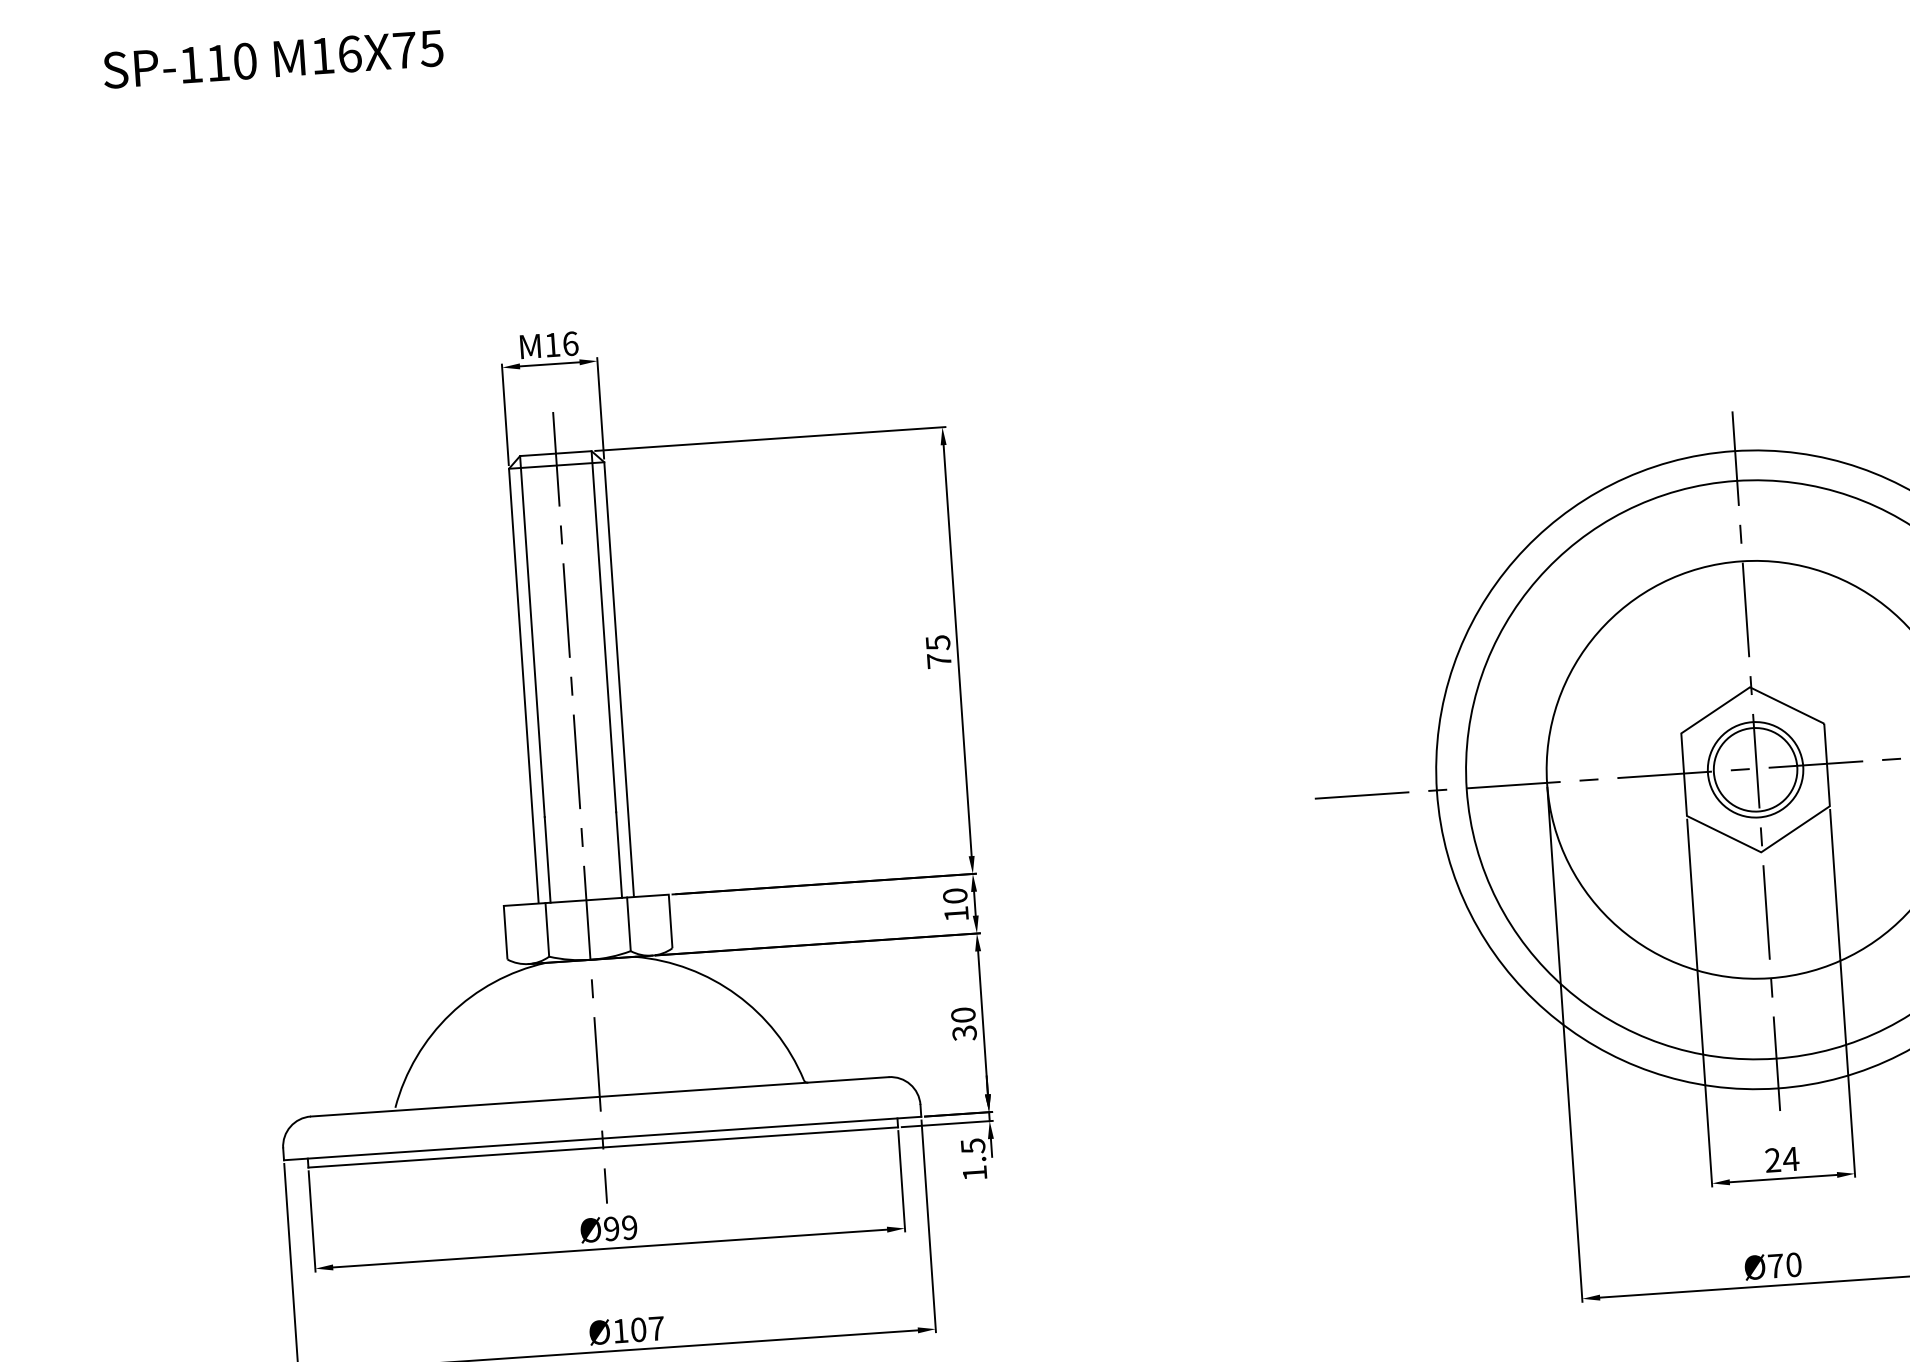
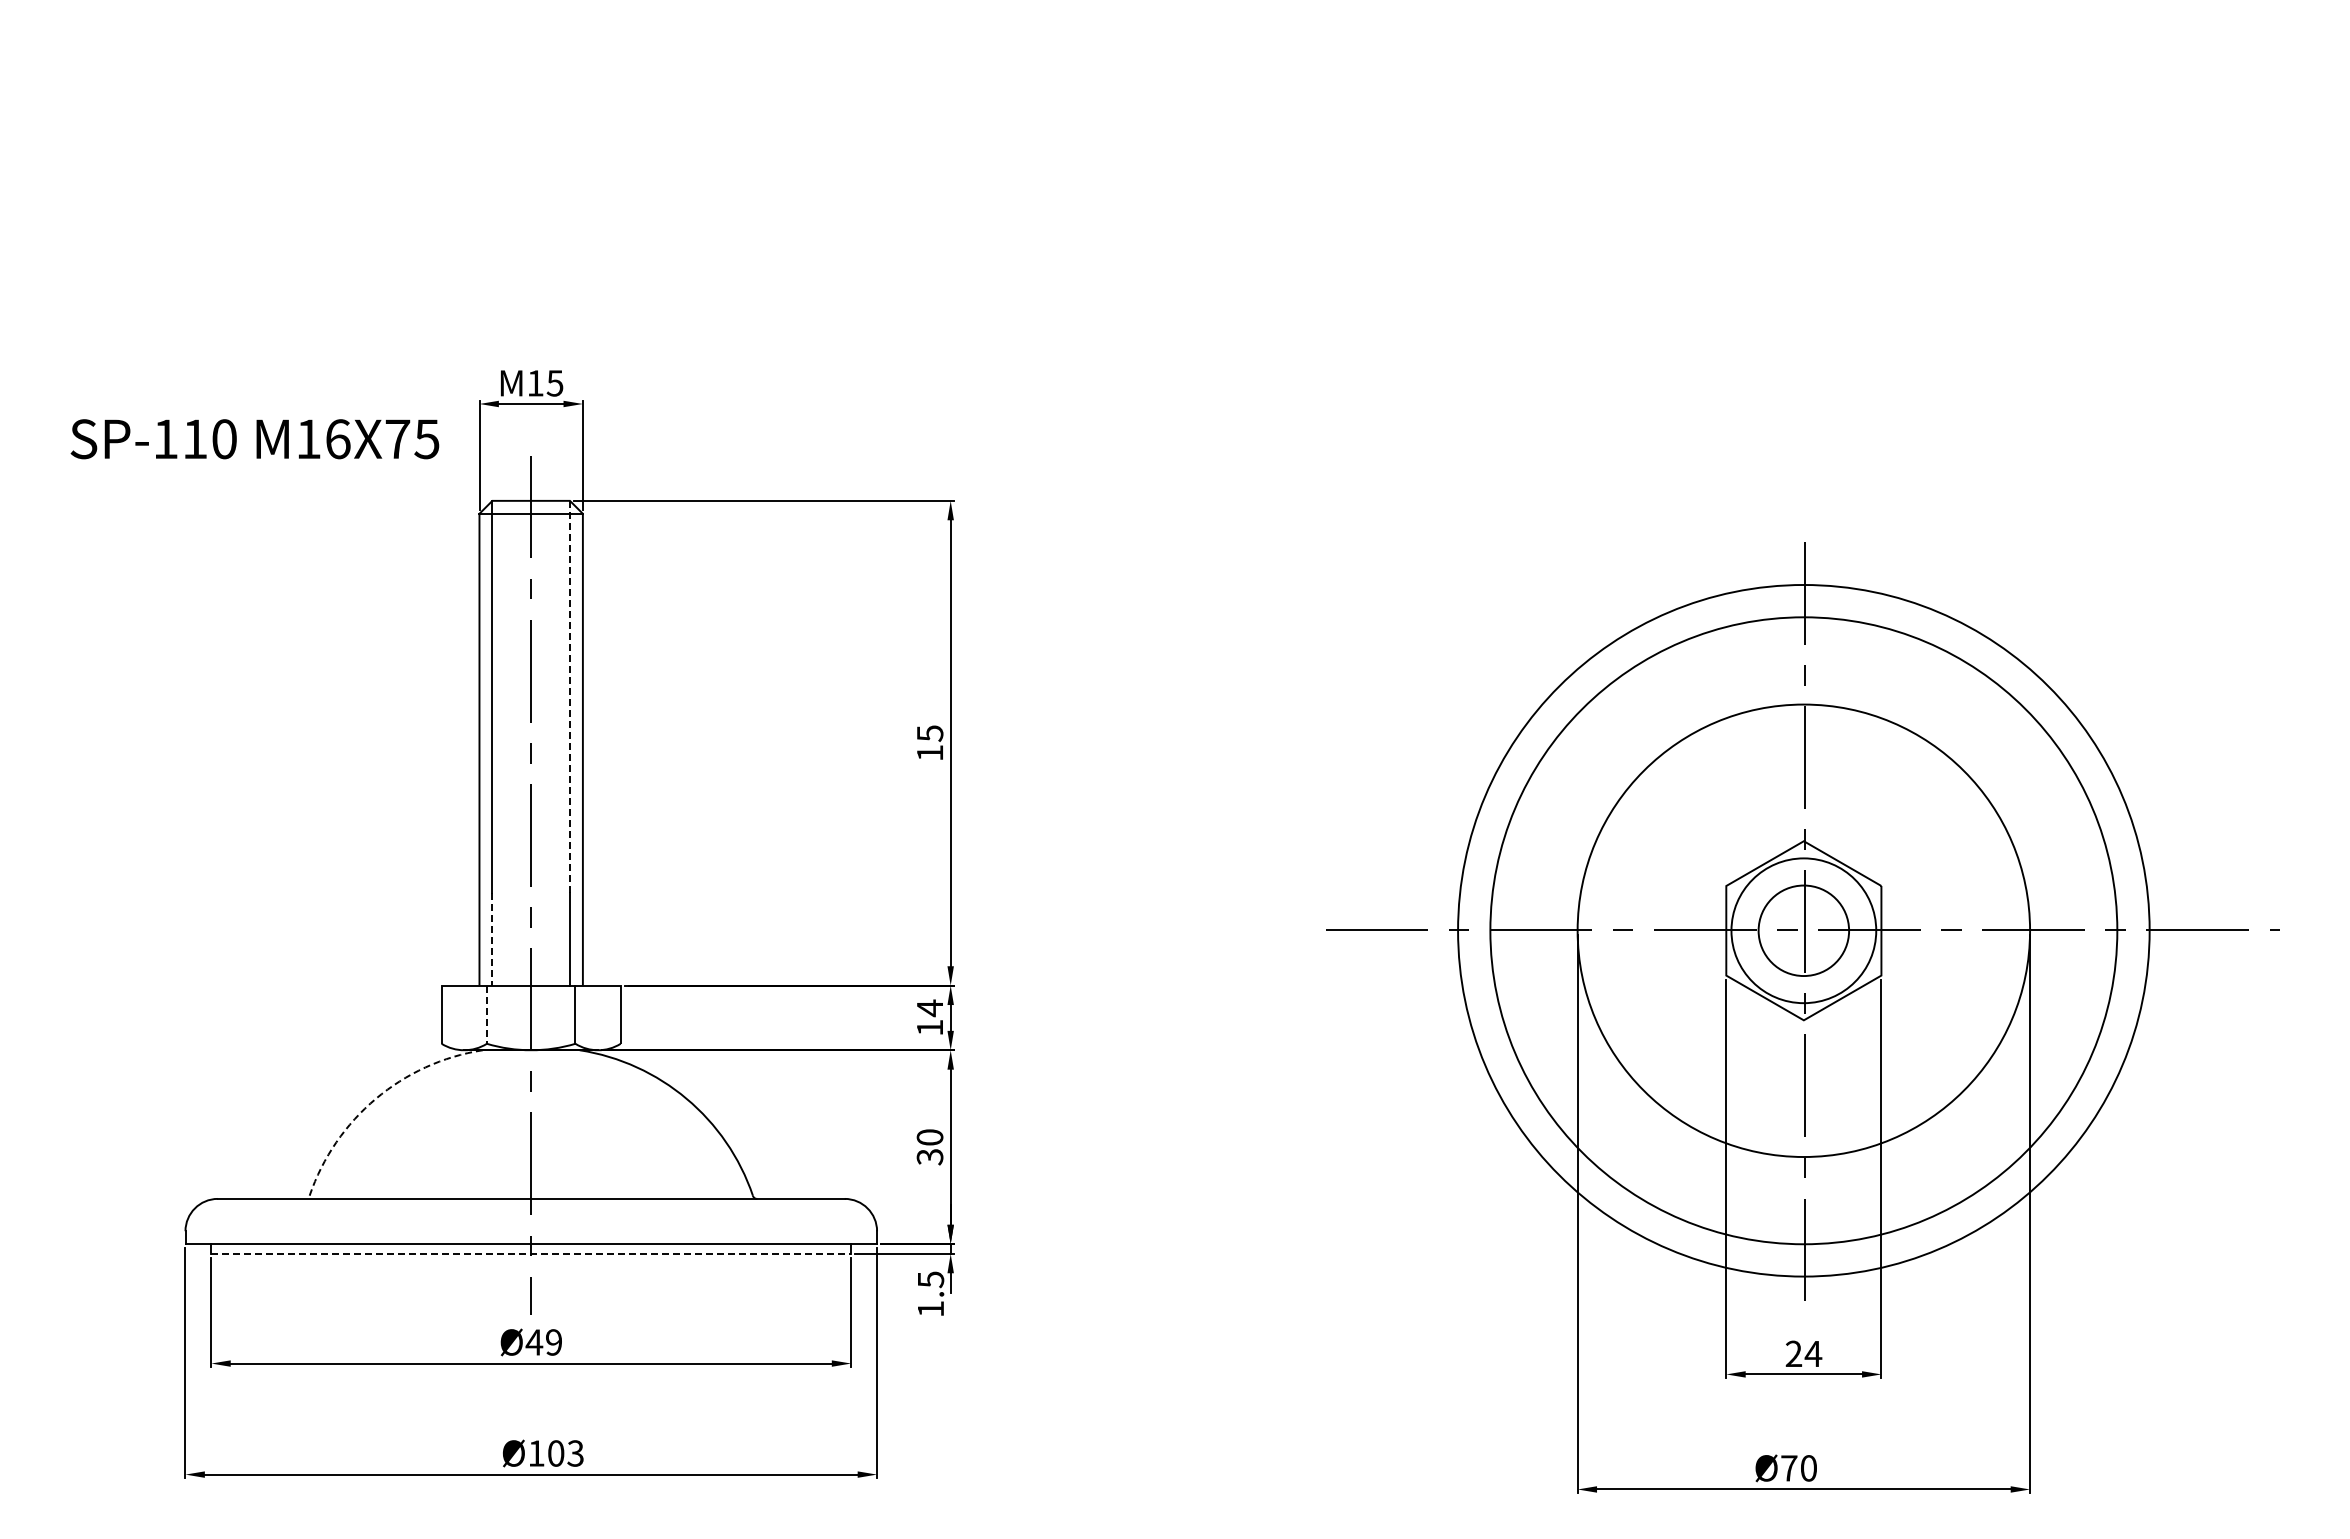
text: (272, 59) -> (254, 439), moved
text: (569, 344) -> (554, 383), M16 -> M15
line: (603, 631) -> (569, 696), solid -> dashed
text: (938, 661) -> (929, 753), 75 -> 15
circle: (1755, 769) -> (1803, 930), size x1.4
line: (547, 860) -> (492, 939), solid -> dashed
text: (954, 896) -> (929, 1008), 10 -> 14
line: (547, 930) -> (486, 1015), solid -> dashed
arc: (449, 1014) -> (375, 1098), solid -> dashed
line: (603, 1147) -> (531, 1253), solid -> dashed
text: (611, 1228) -> (534, 1342), Ø99 -> Ø49
text: (656, 1328) -> (575, 1453), Ø107 -> Ø103

